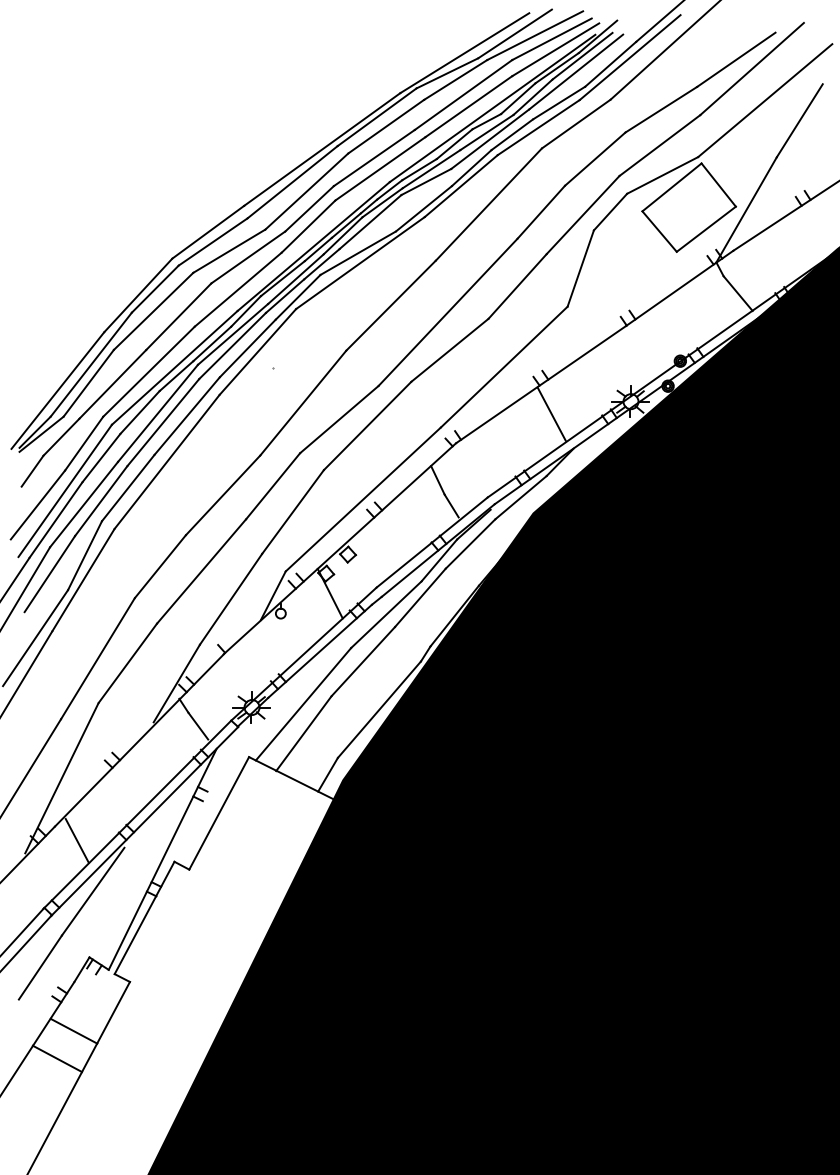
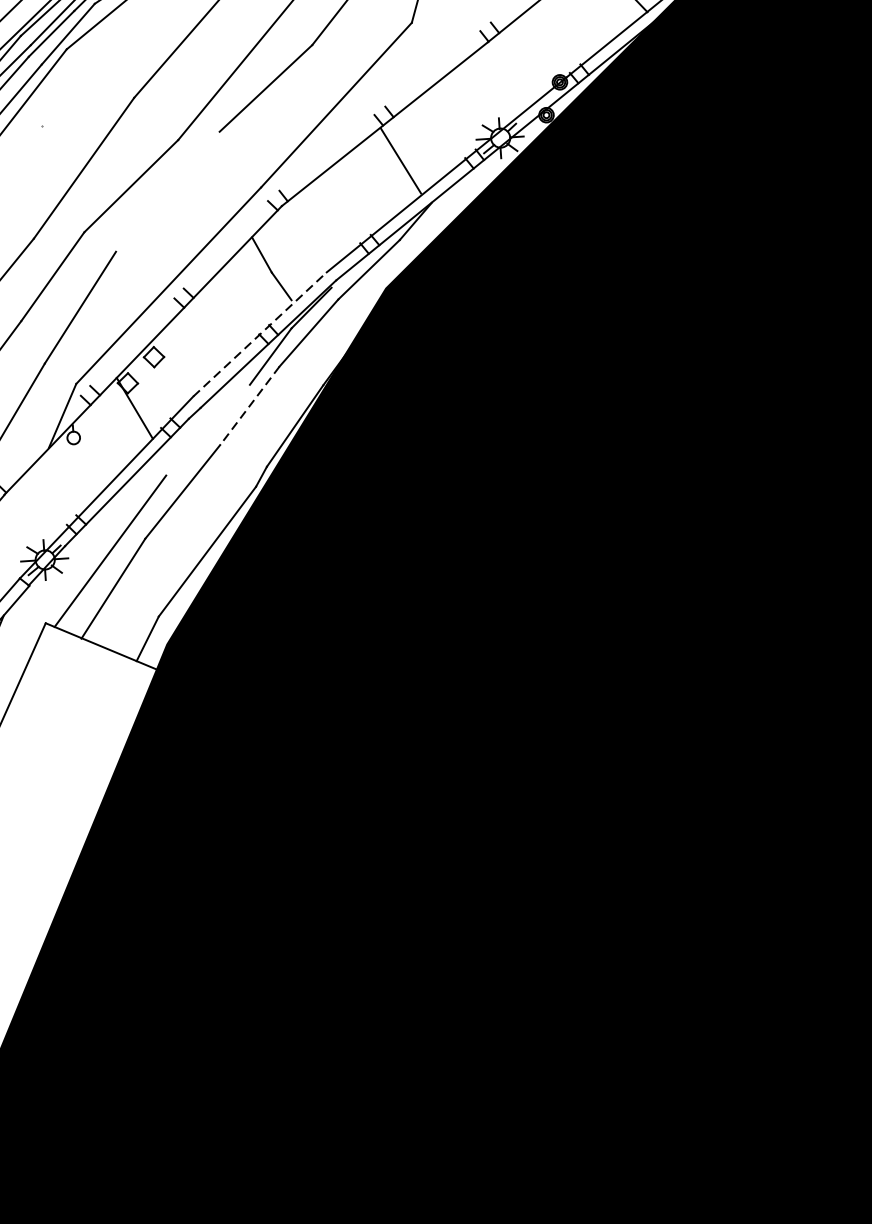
line: (367, 425) -> (167, 191), removed
line: (432, 542) -> (260, 334), solid -> dashed
line: (420, 597) -> (249, 405), solid -> dashed
line: (386, 614) -> (208, 429), removed

